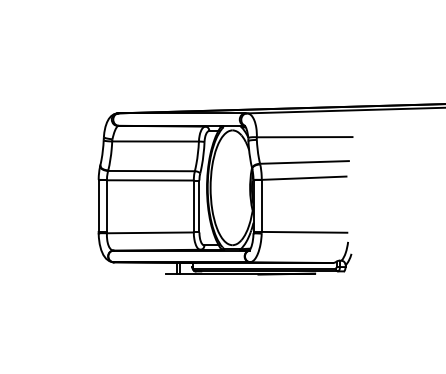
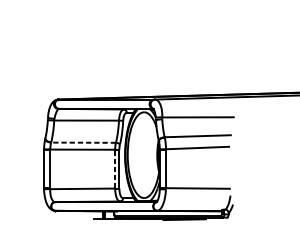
line: (151, 171) -> (83, 143), solid -> dashed
line: (193, 206) -> (114, 169), solid -> dashed

